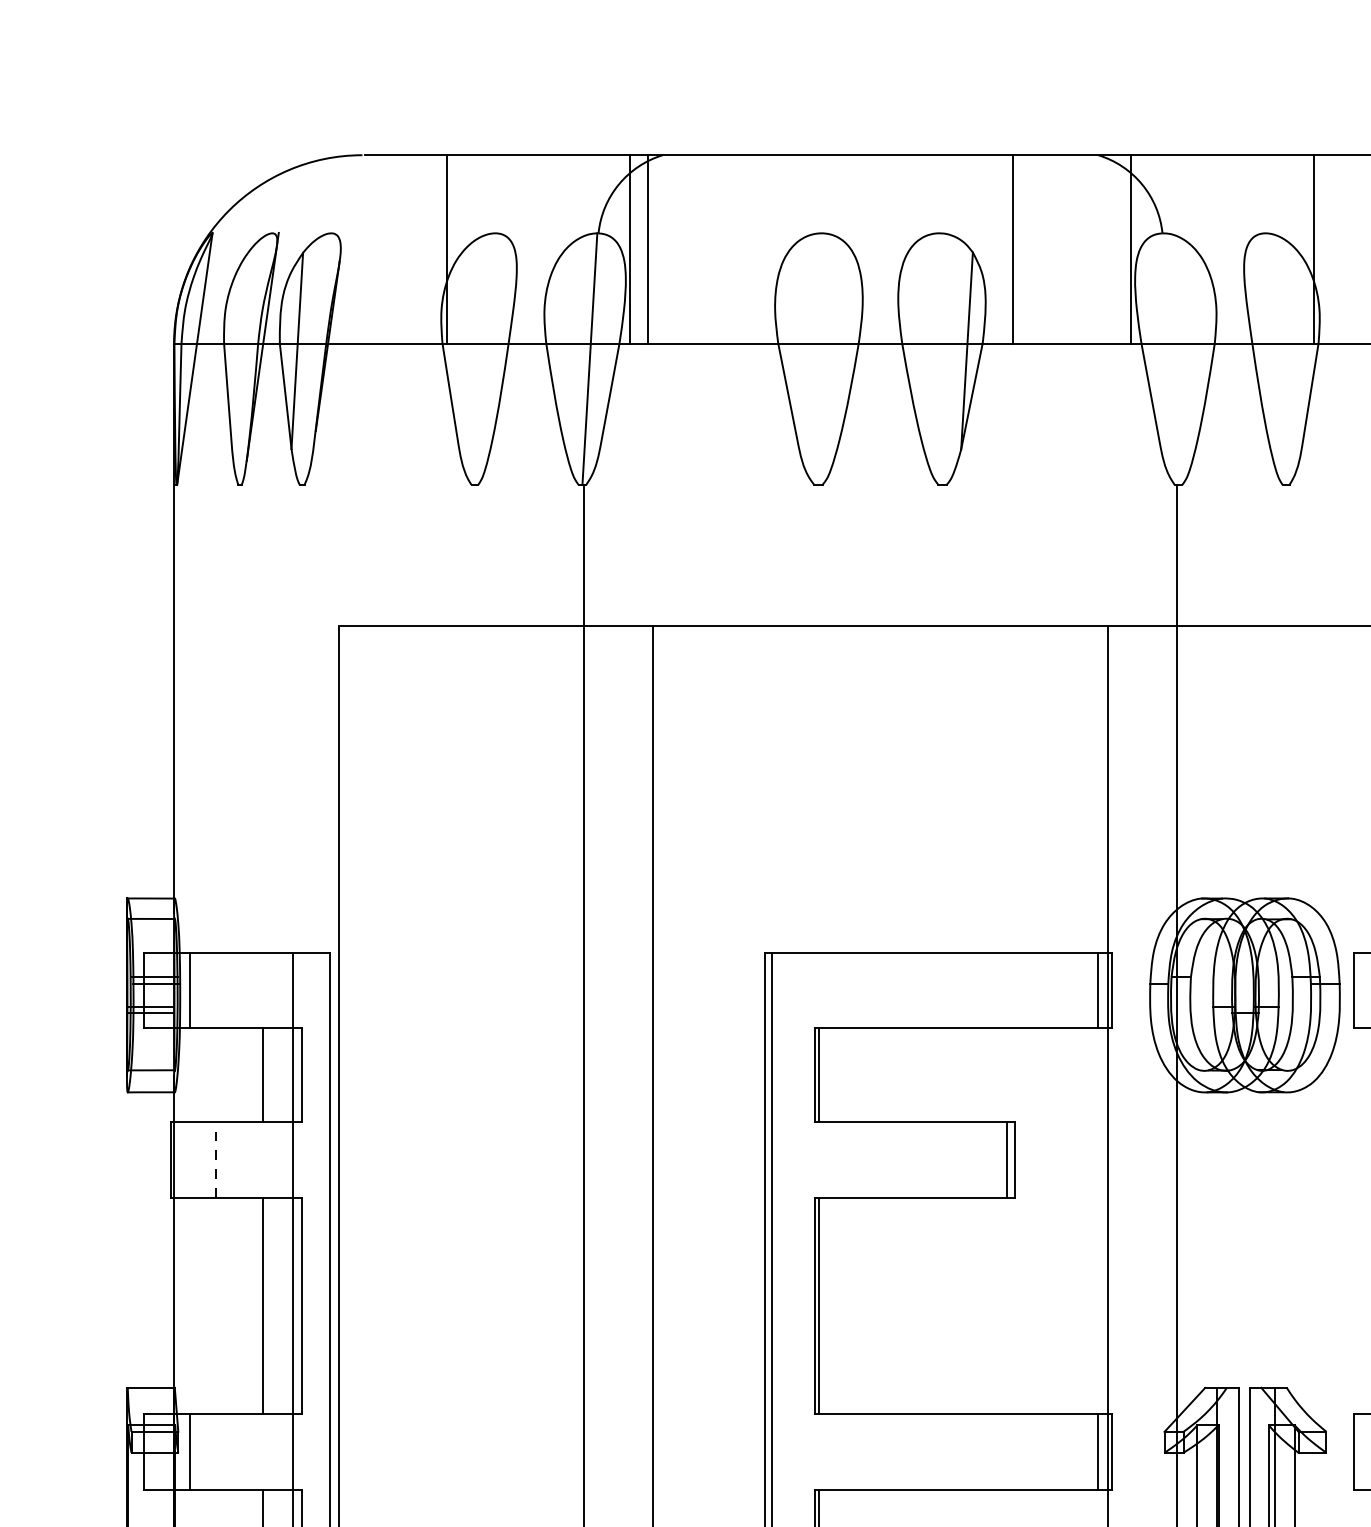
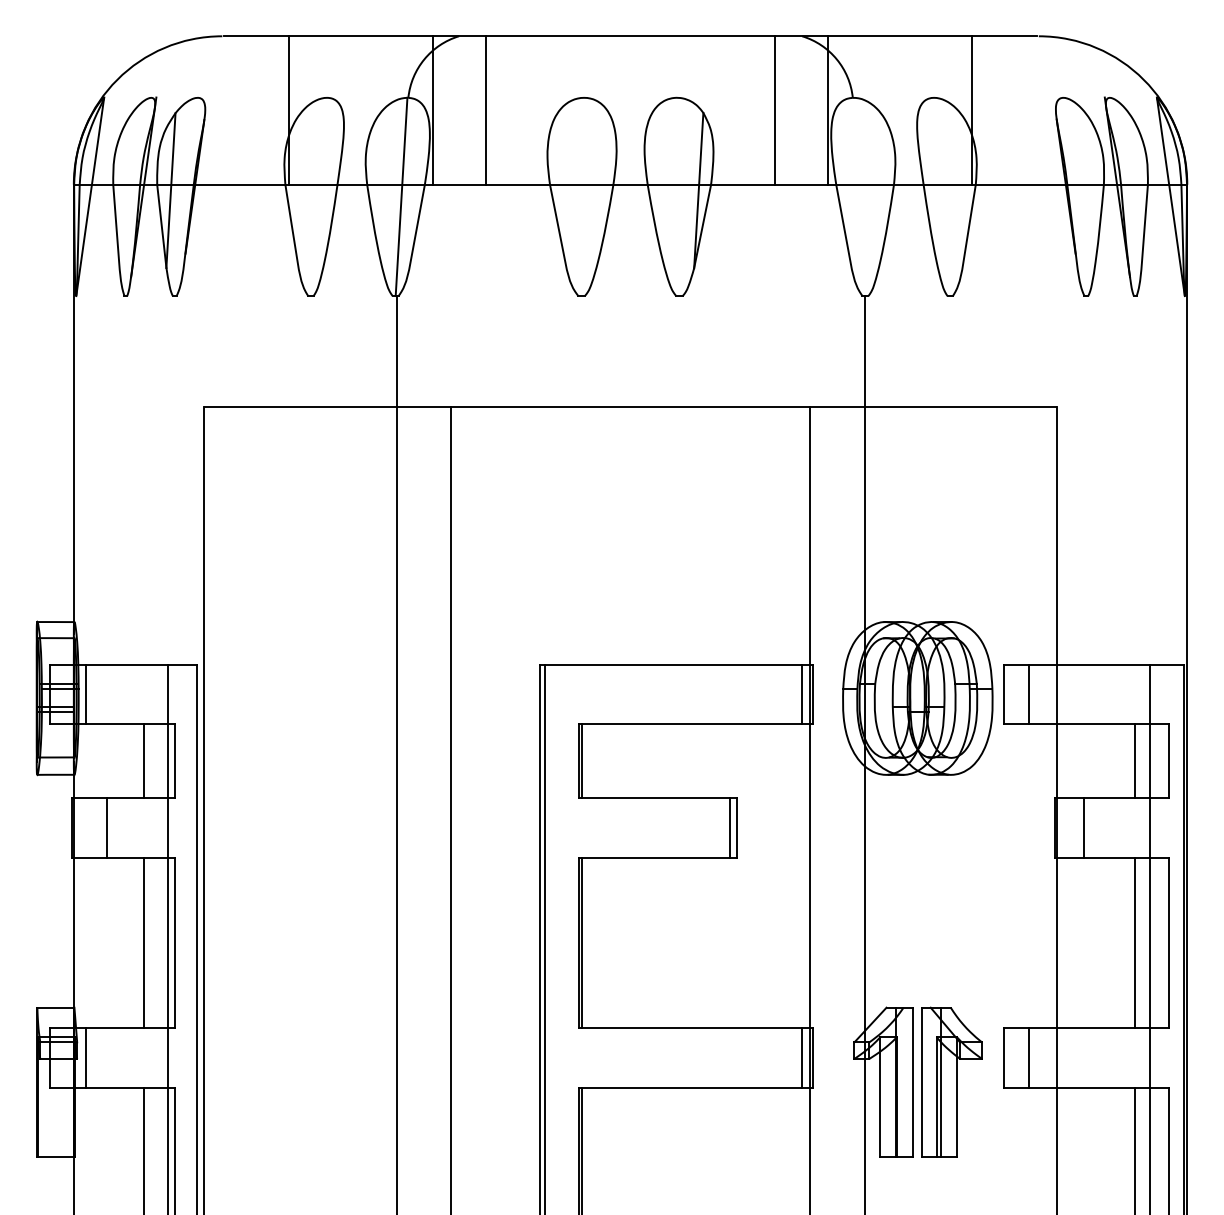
line: (648, 249) -> (486, 110), moved
line: (1012, 249) -> (774, 110), moved
line: (215, 1160) -> (106, 828), dashed -> solid

